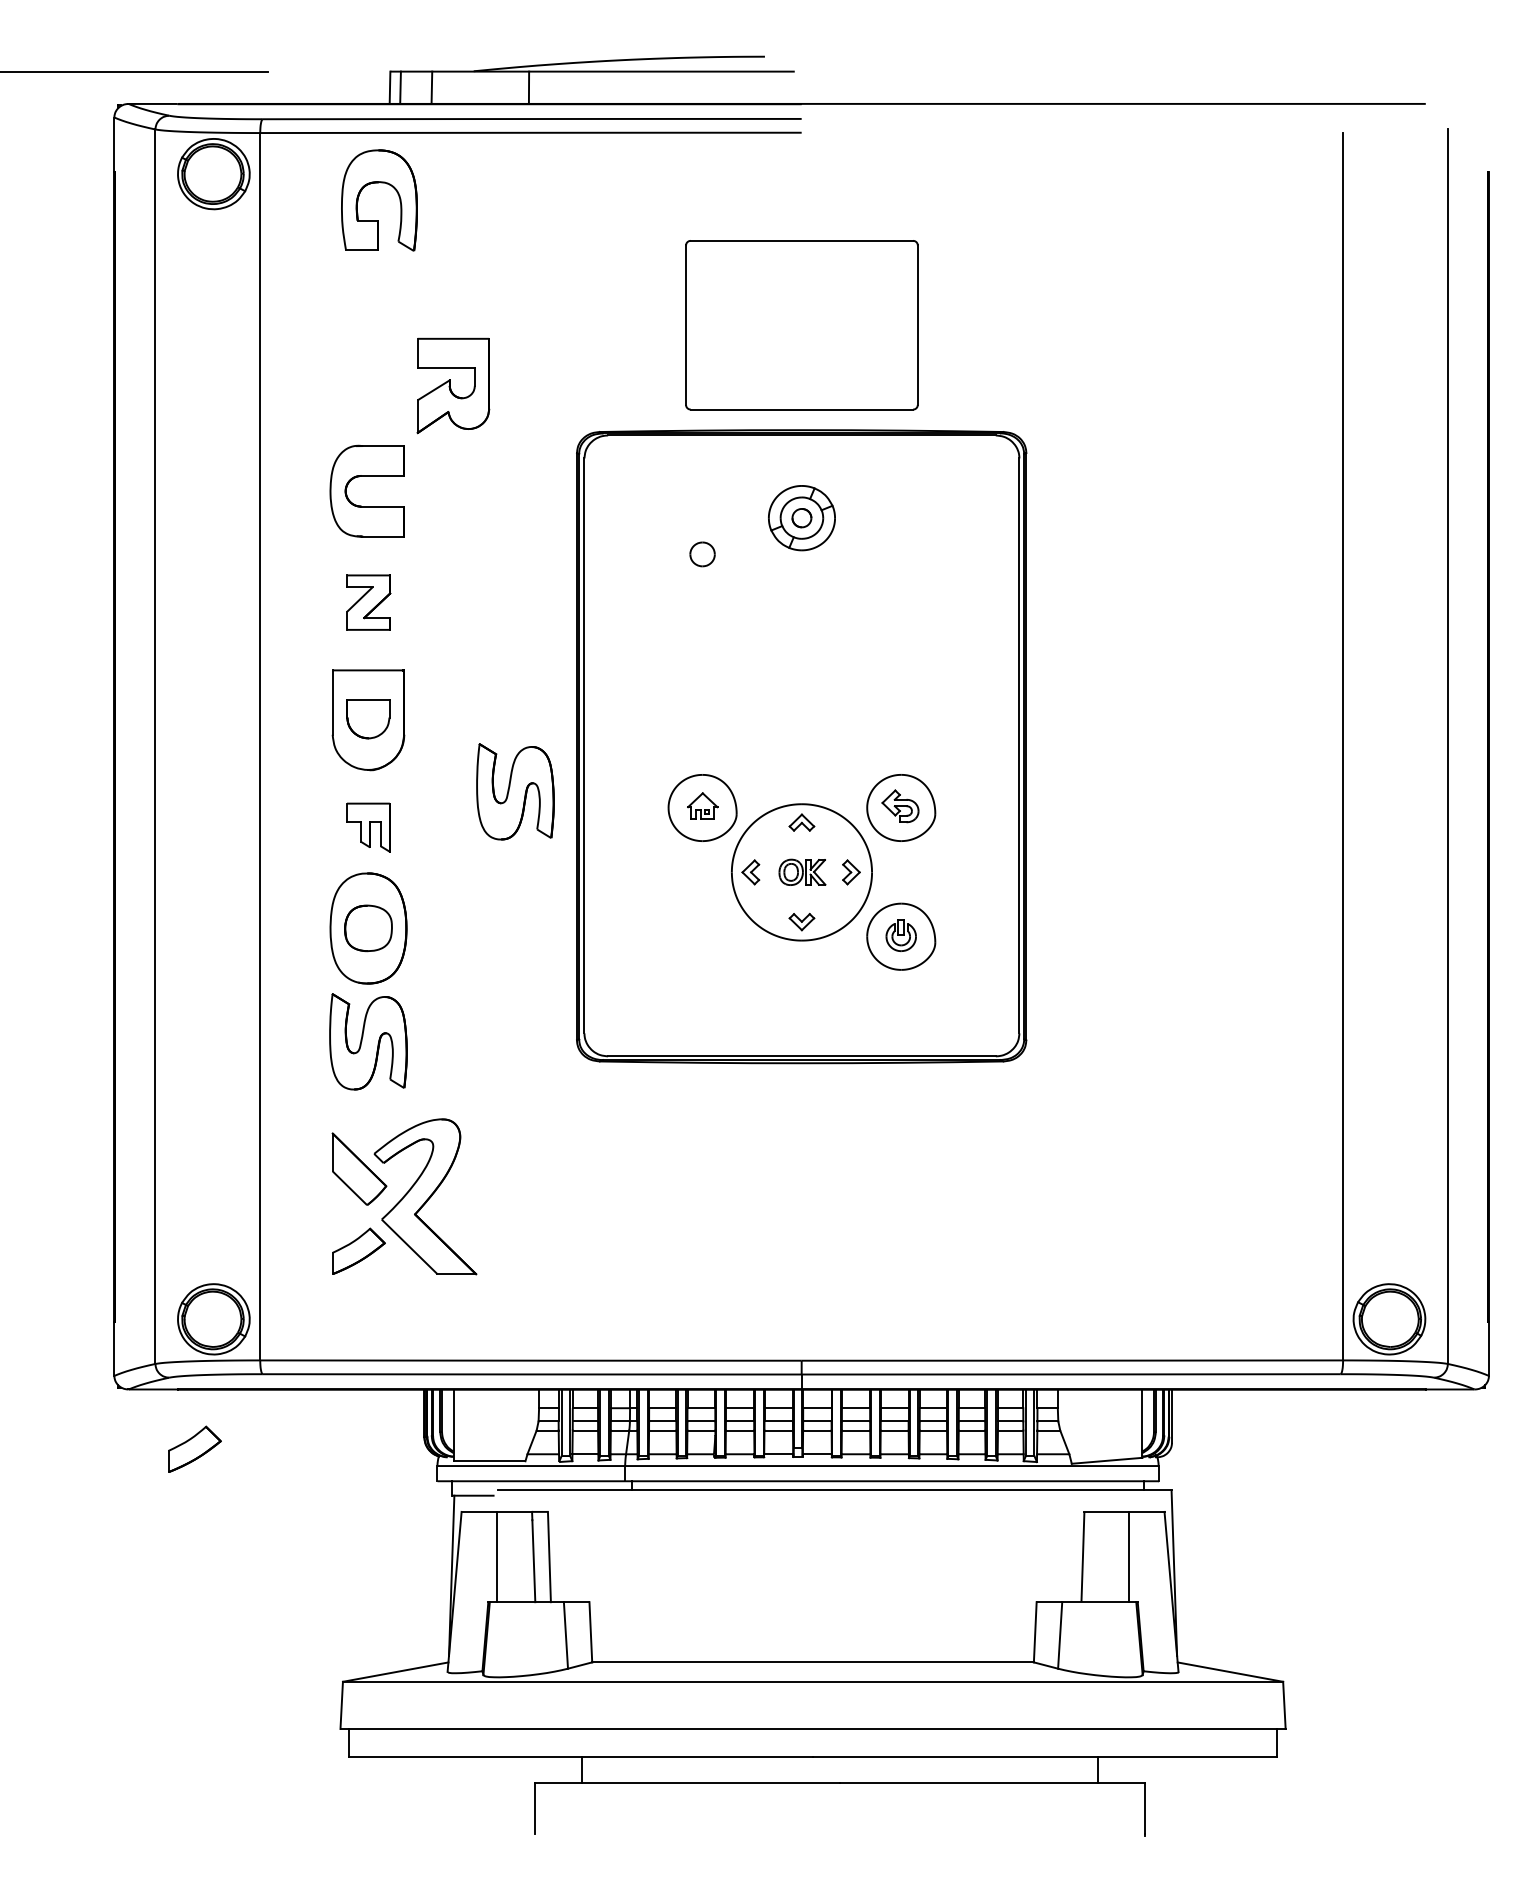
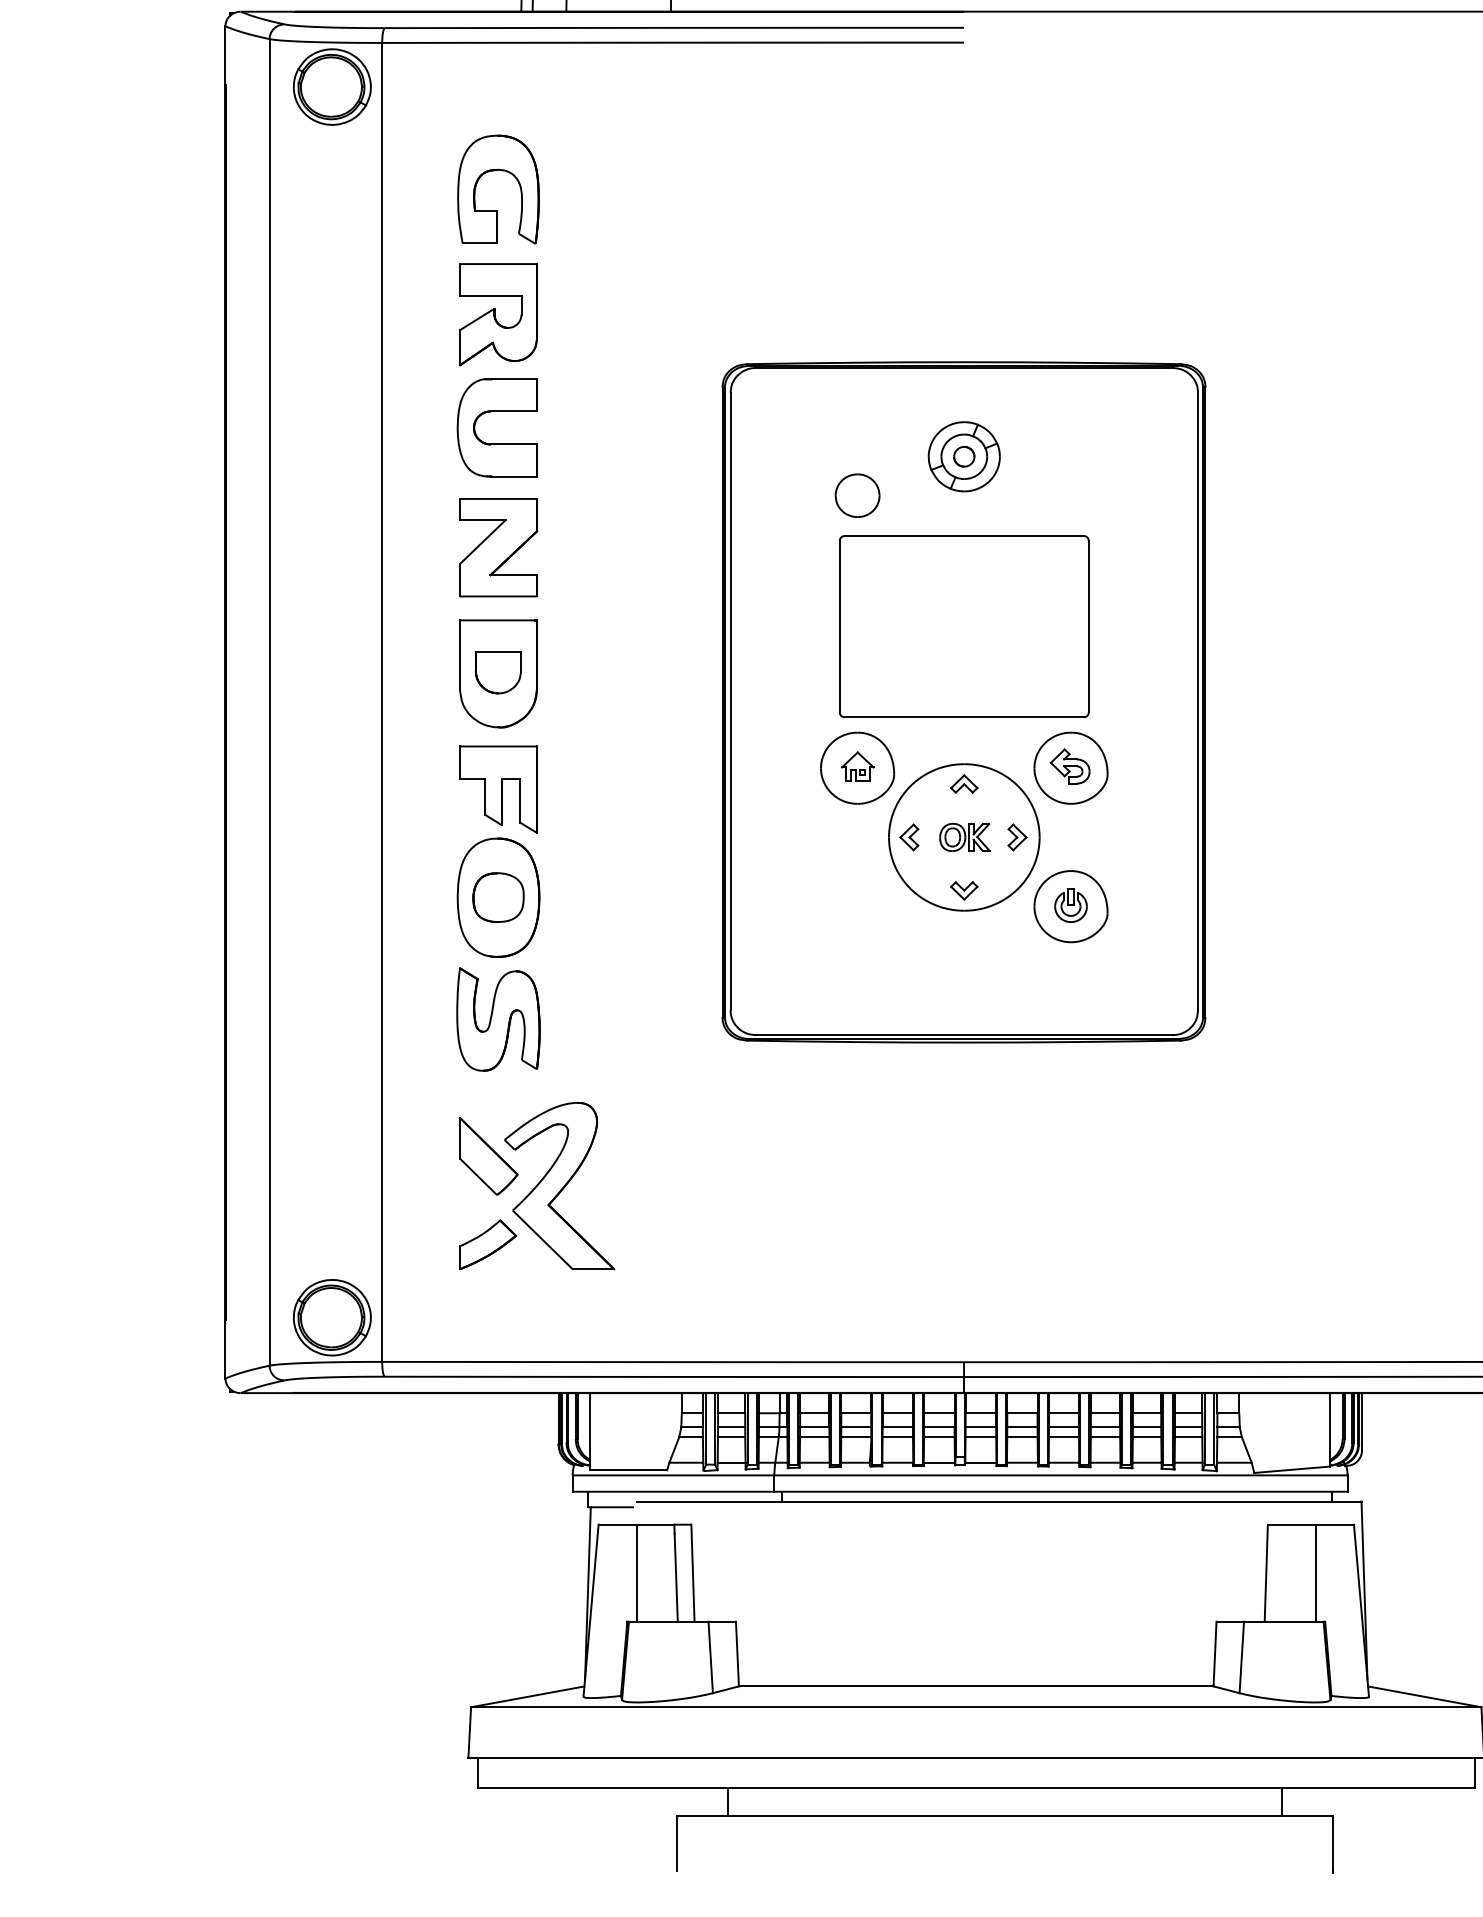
part: (378, 183) -> (497, 171), moved
part: (801, 325) -> (963, 626), moved
part: (453, 385) -> (498, 314), moved
part: (702, 554) -> (857, 495), size x1.67
part: (368, 602) -> (498, 547), size x1.67
part: (515, 791) -> (656, 750), removed
part: (368, 827) -> (498, 789), size x1.67
part: (194, 1448) -> (311, 1456), removed

